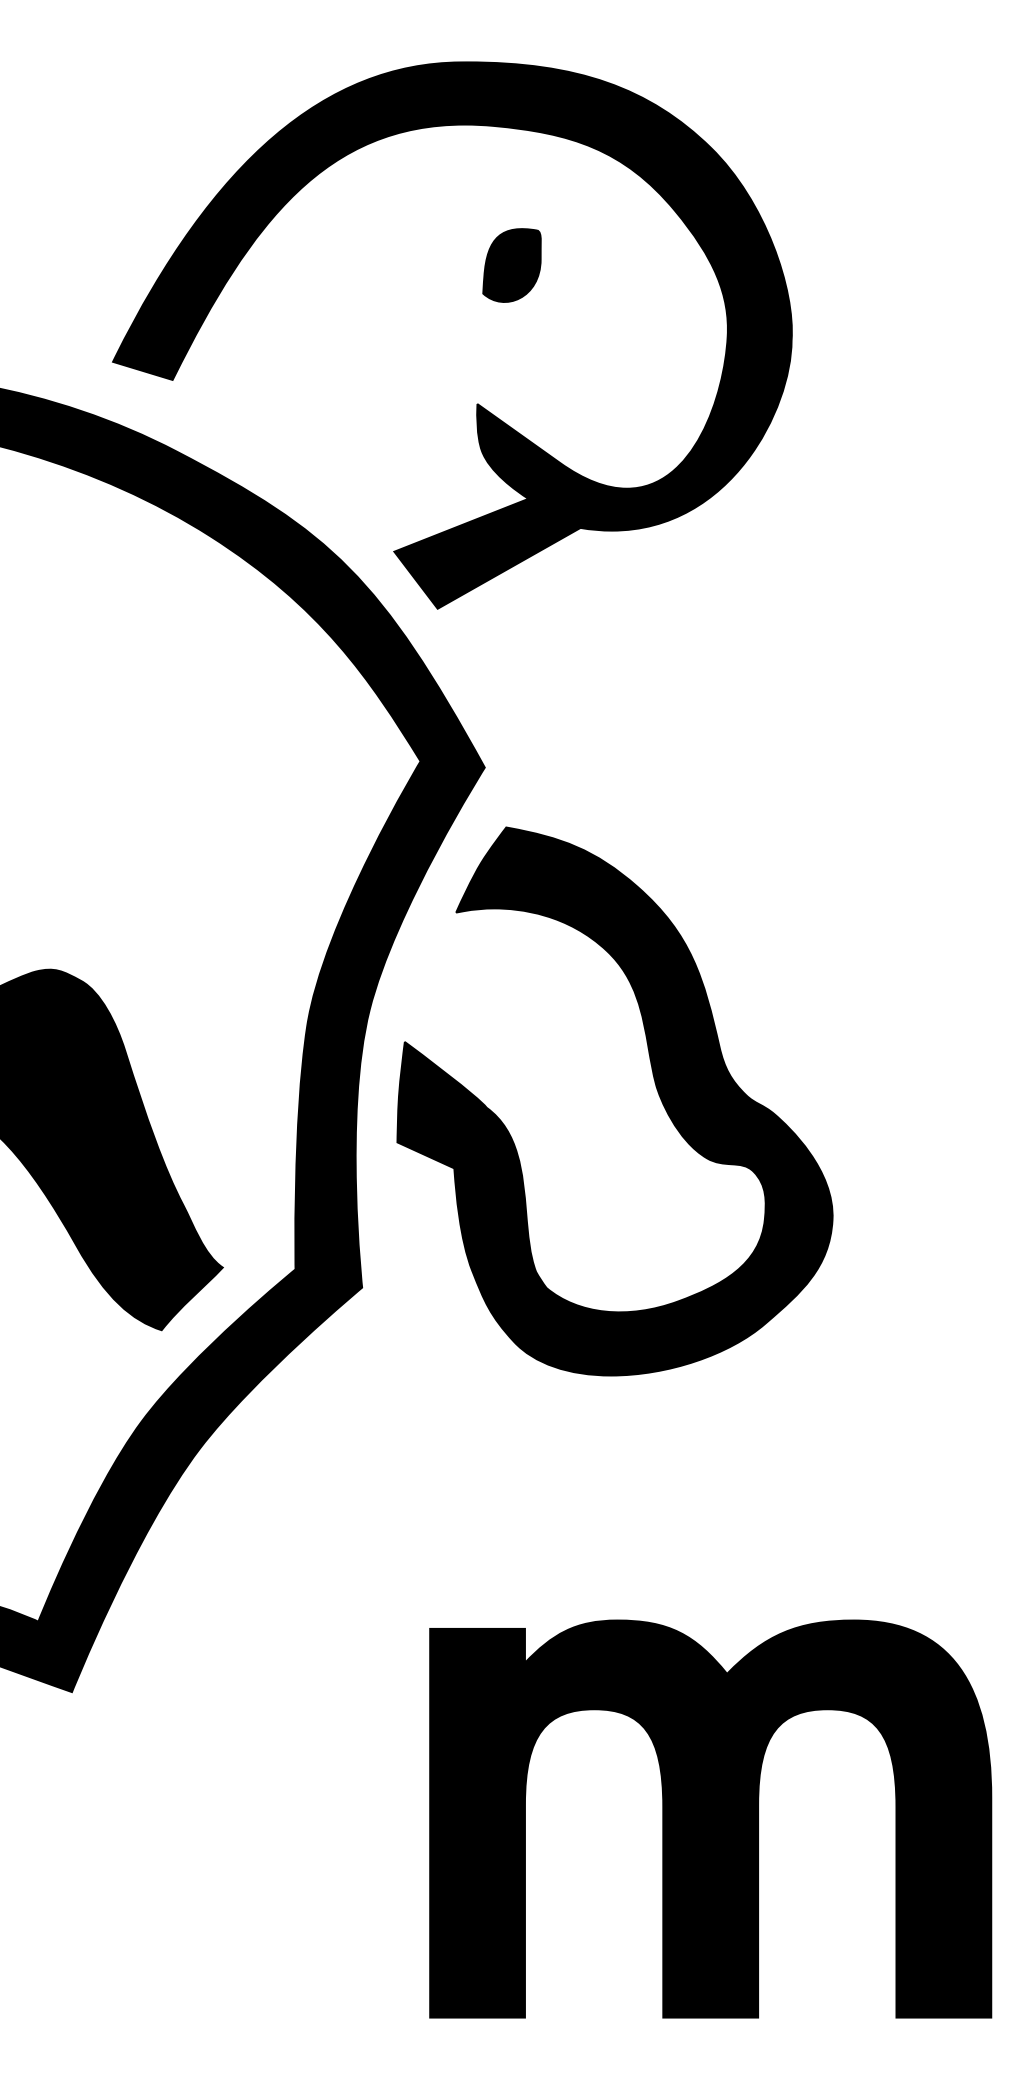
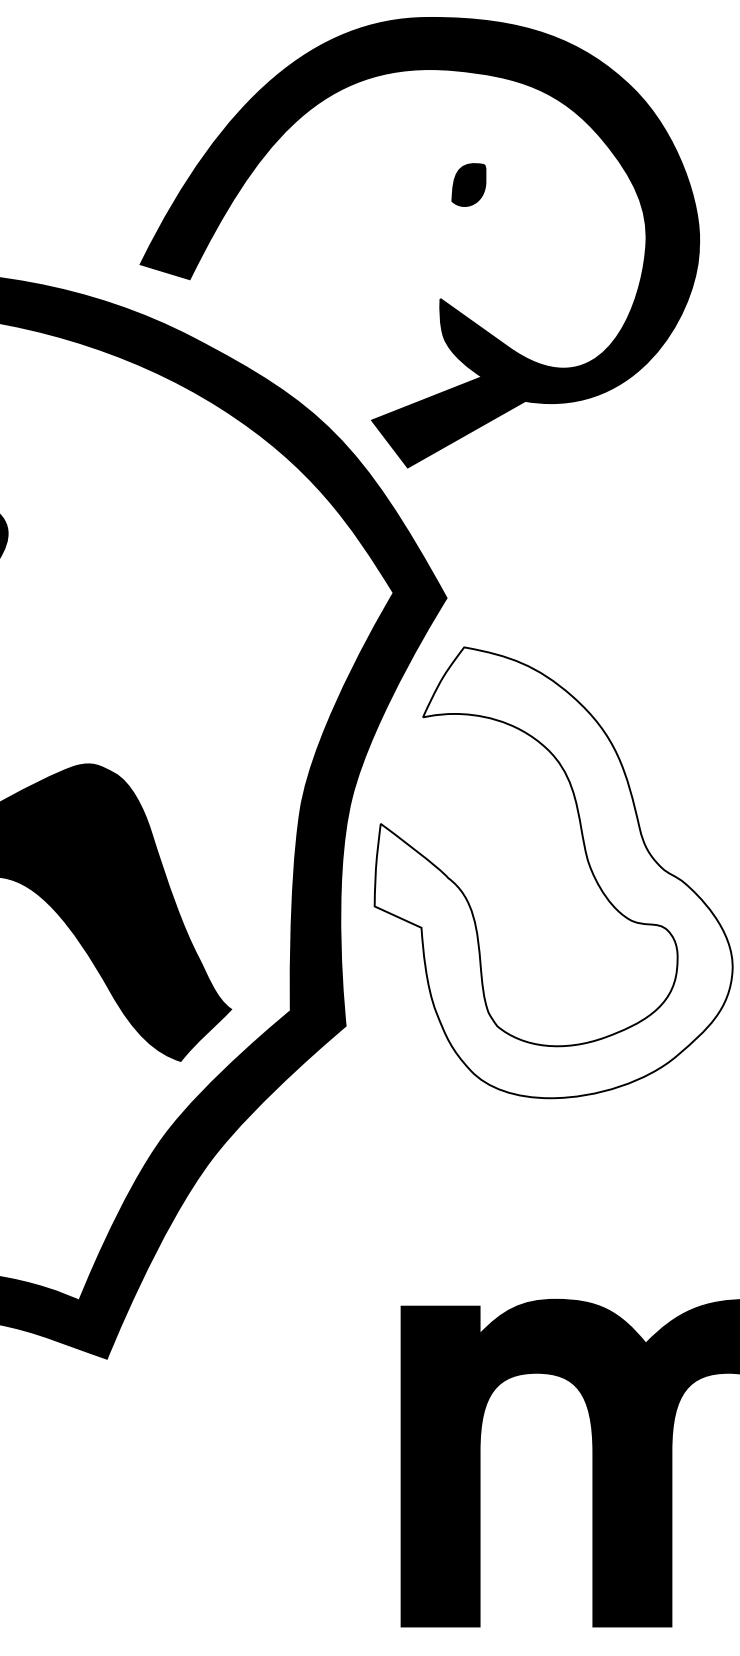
part: (511, 265) -> (468, 185), size x0.7
fill: (614, 1101) -> (553, 872), removed

